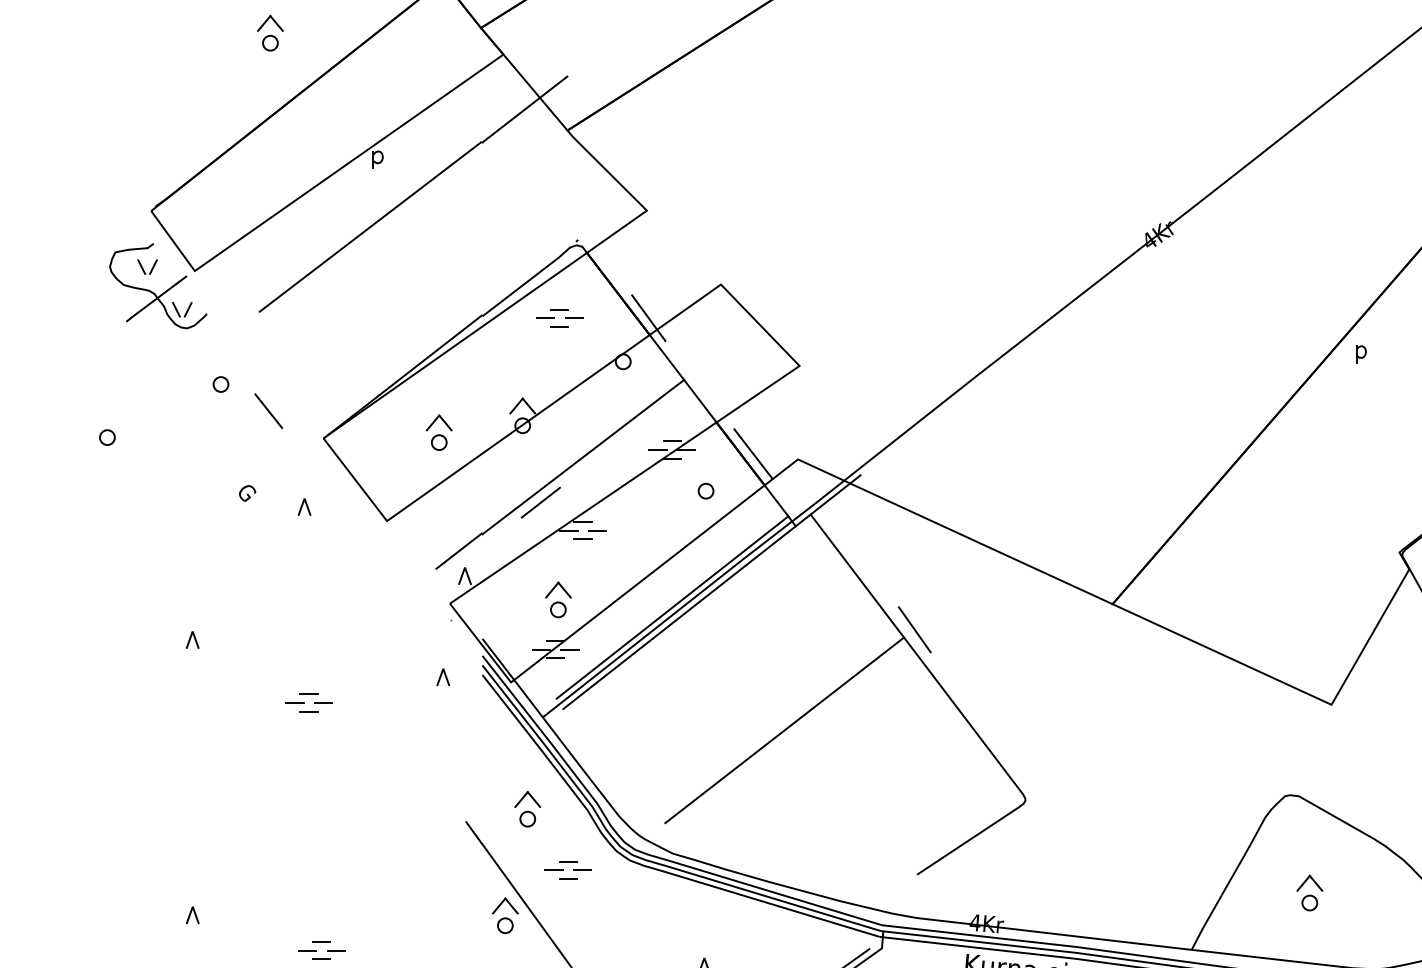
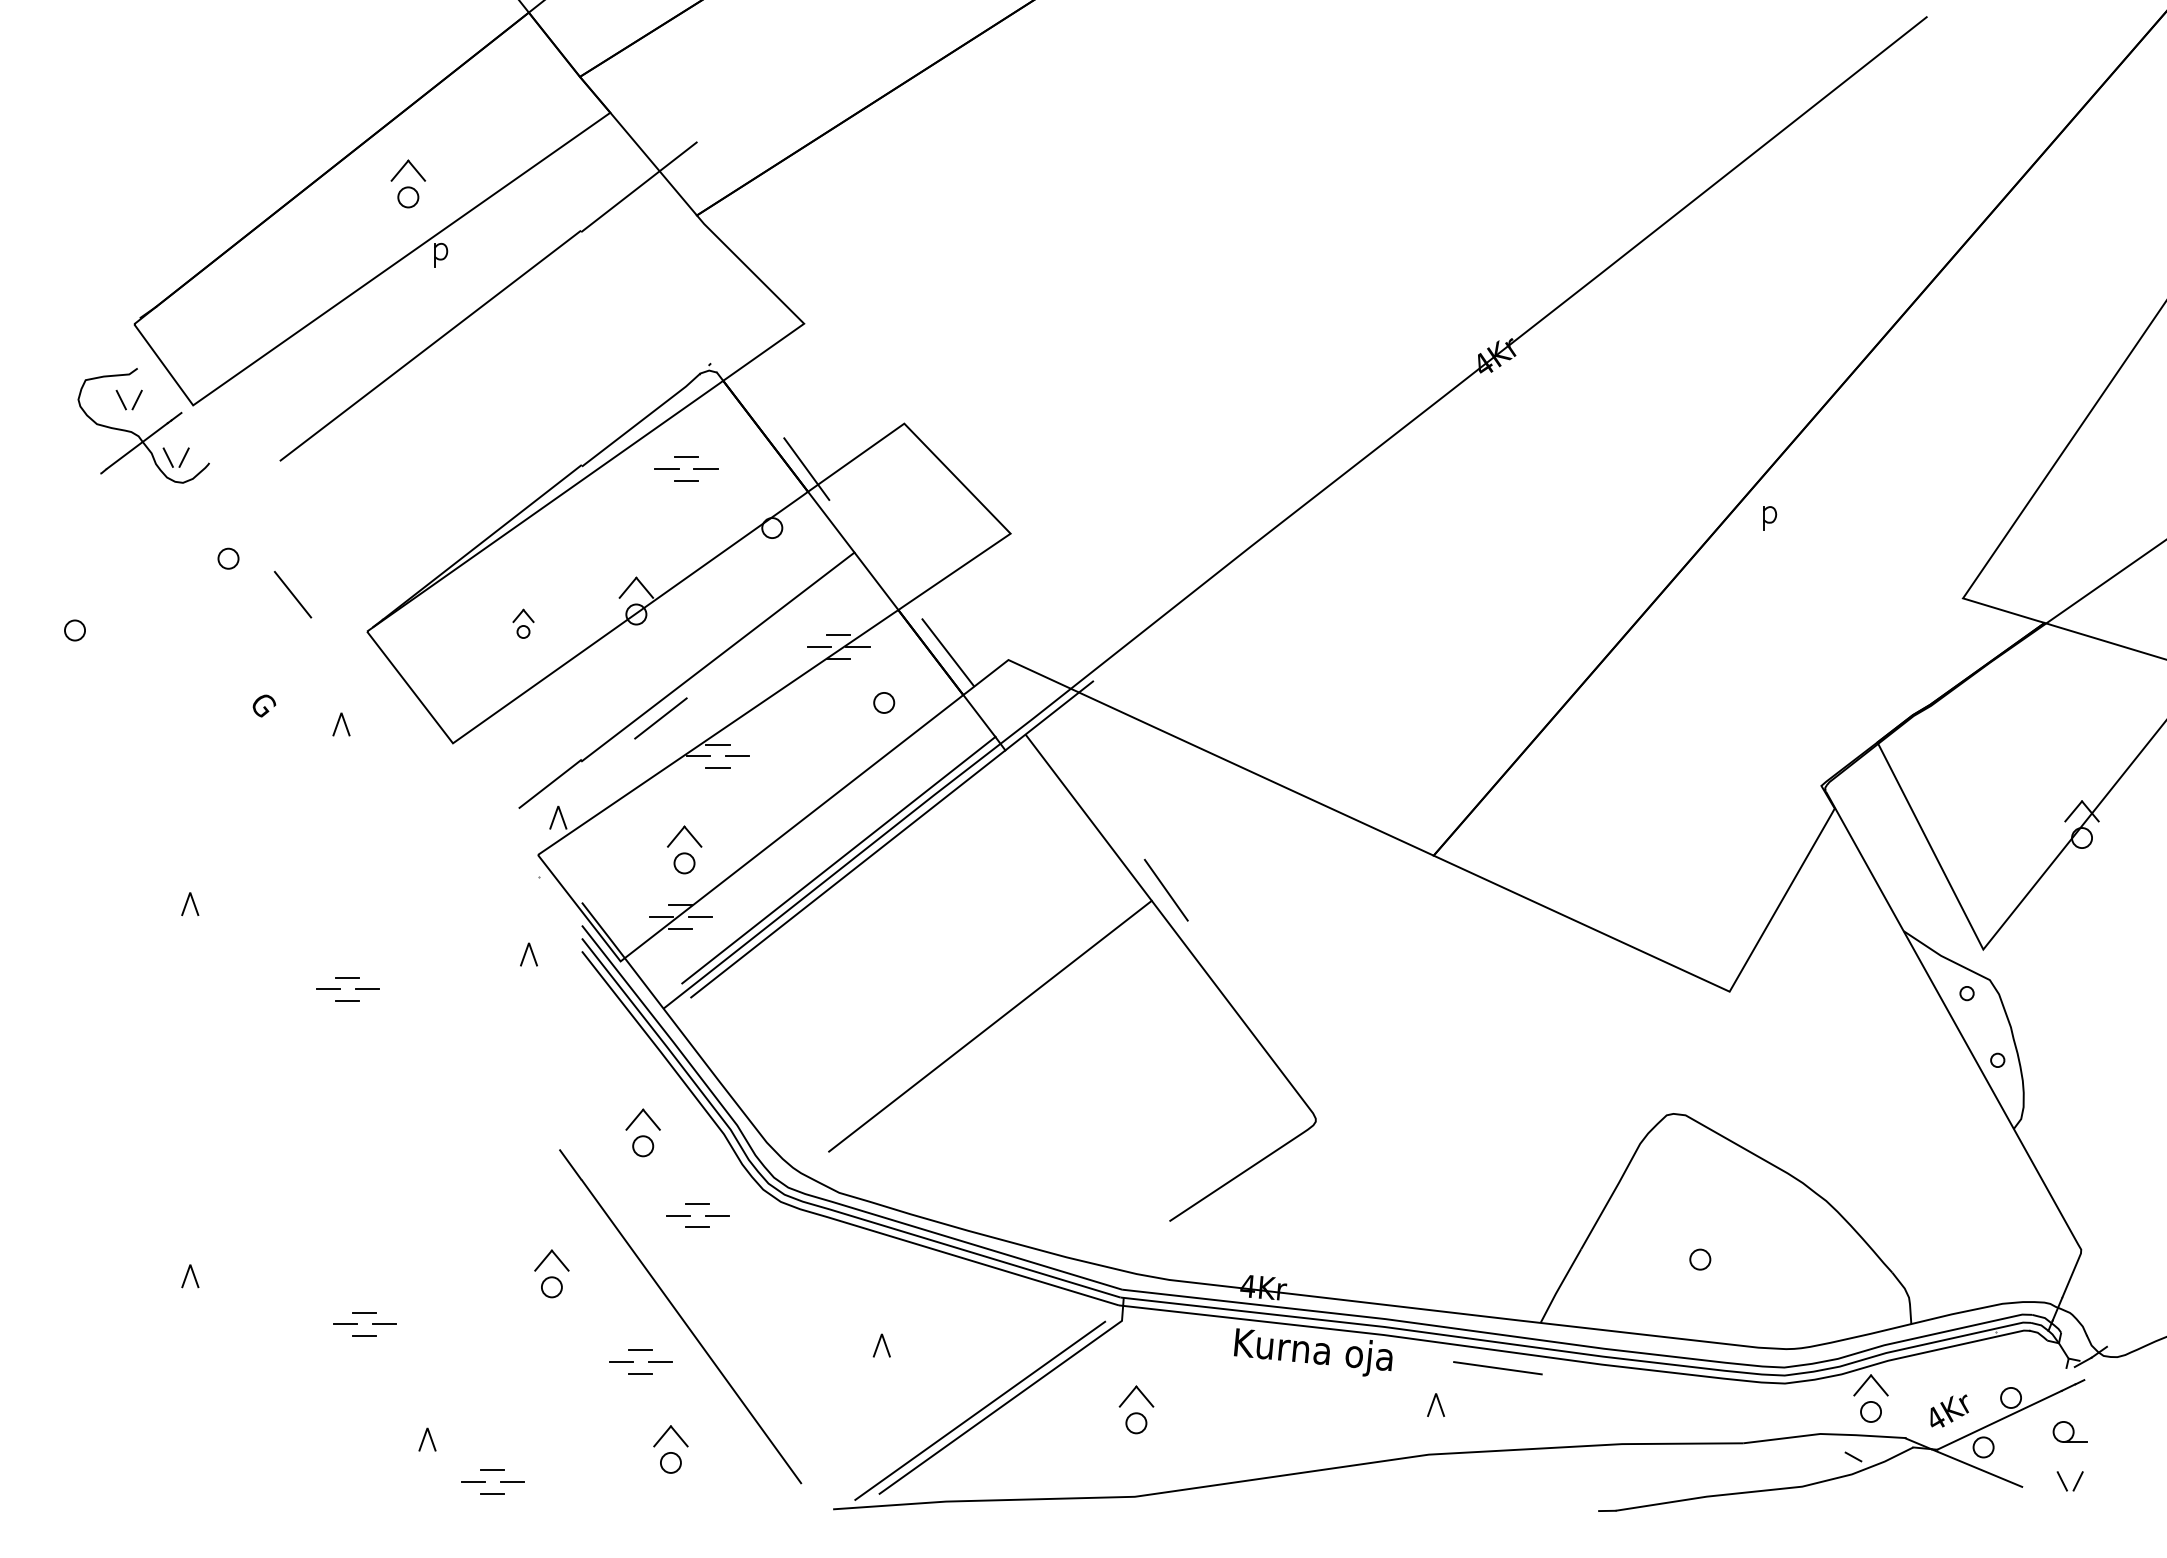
part: (270, 32) -> (408, 183), moved
part: (439, 432) -> (523, 623), size x0.6
part: (1309, 882) -> (1699, 1232), removed
part: (505, 915) -> (551, 1273), moved

